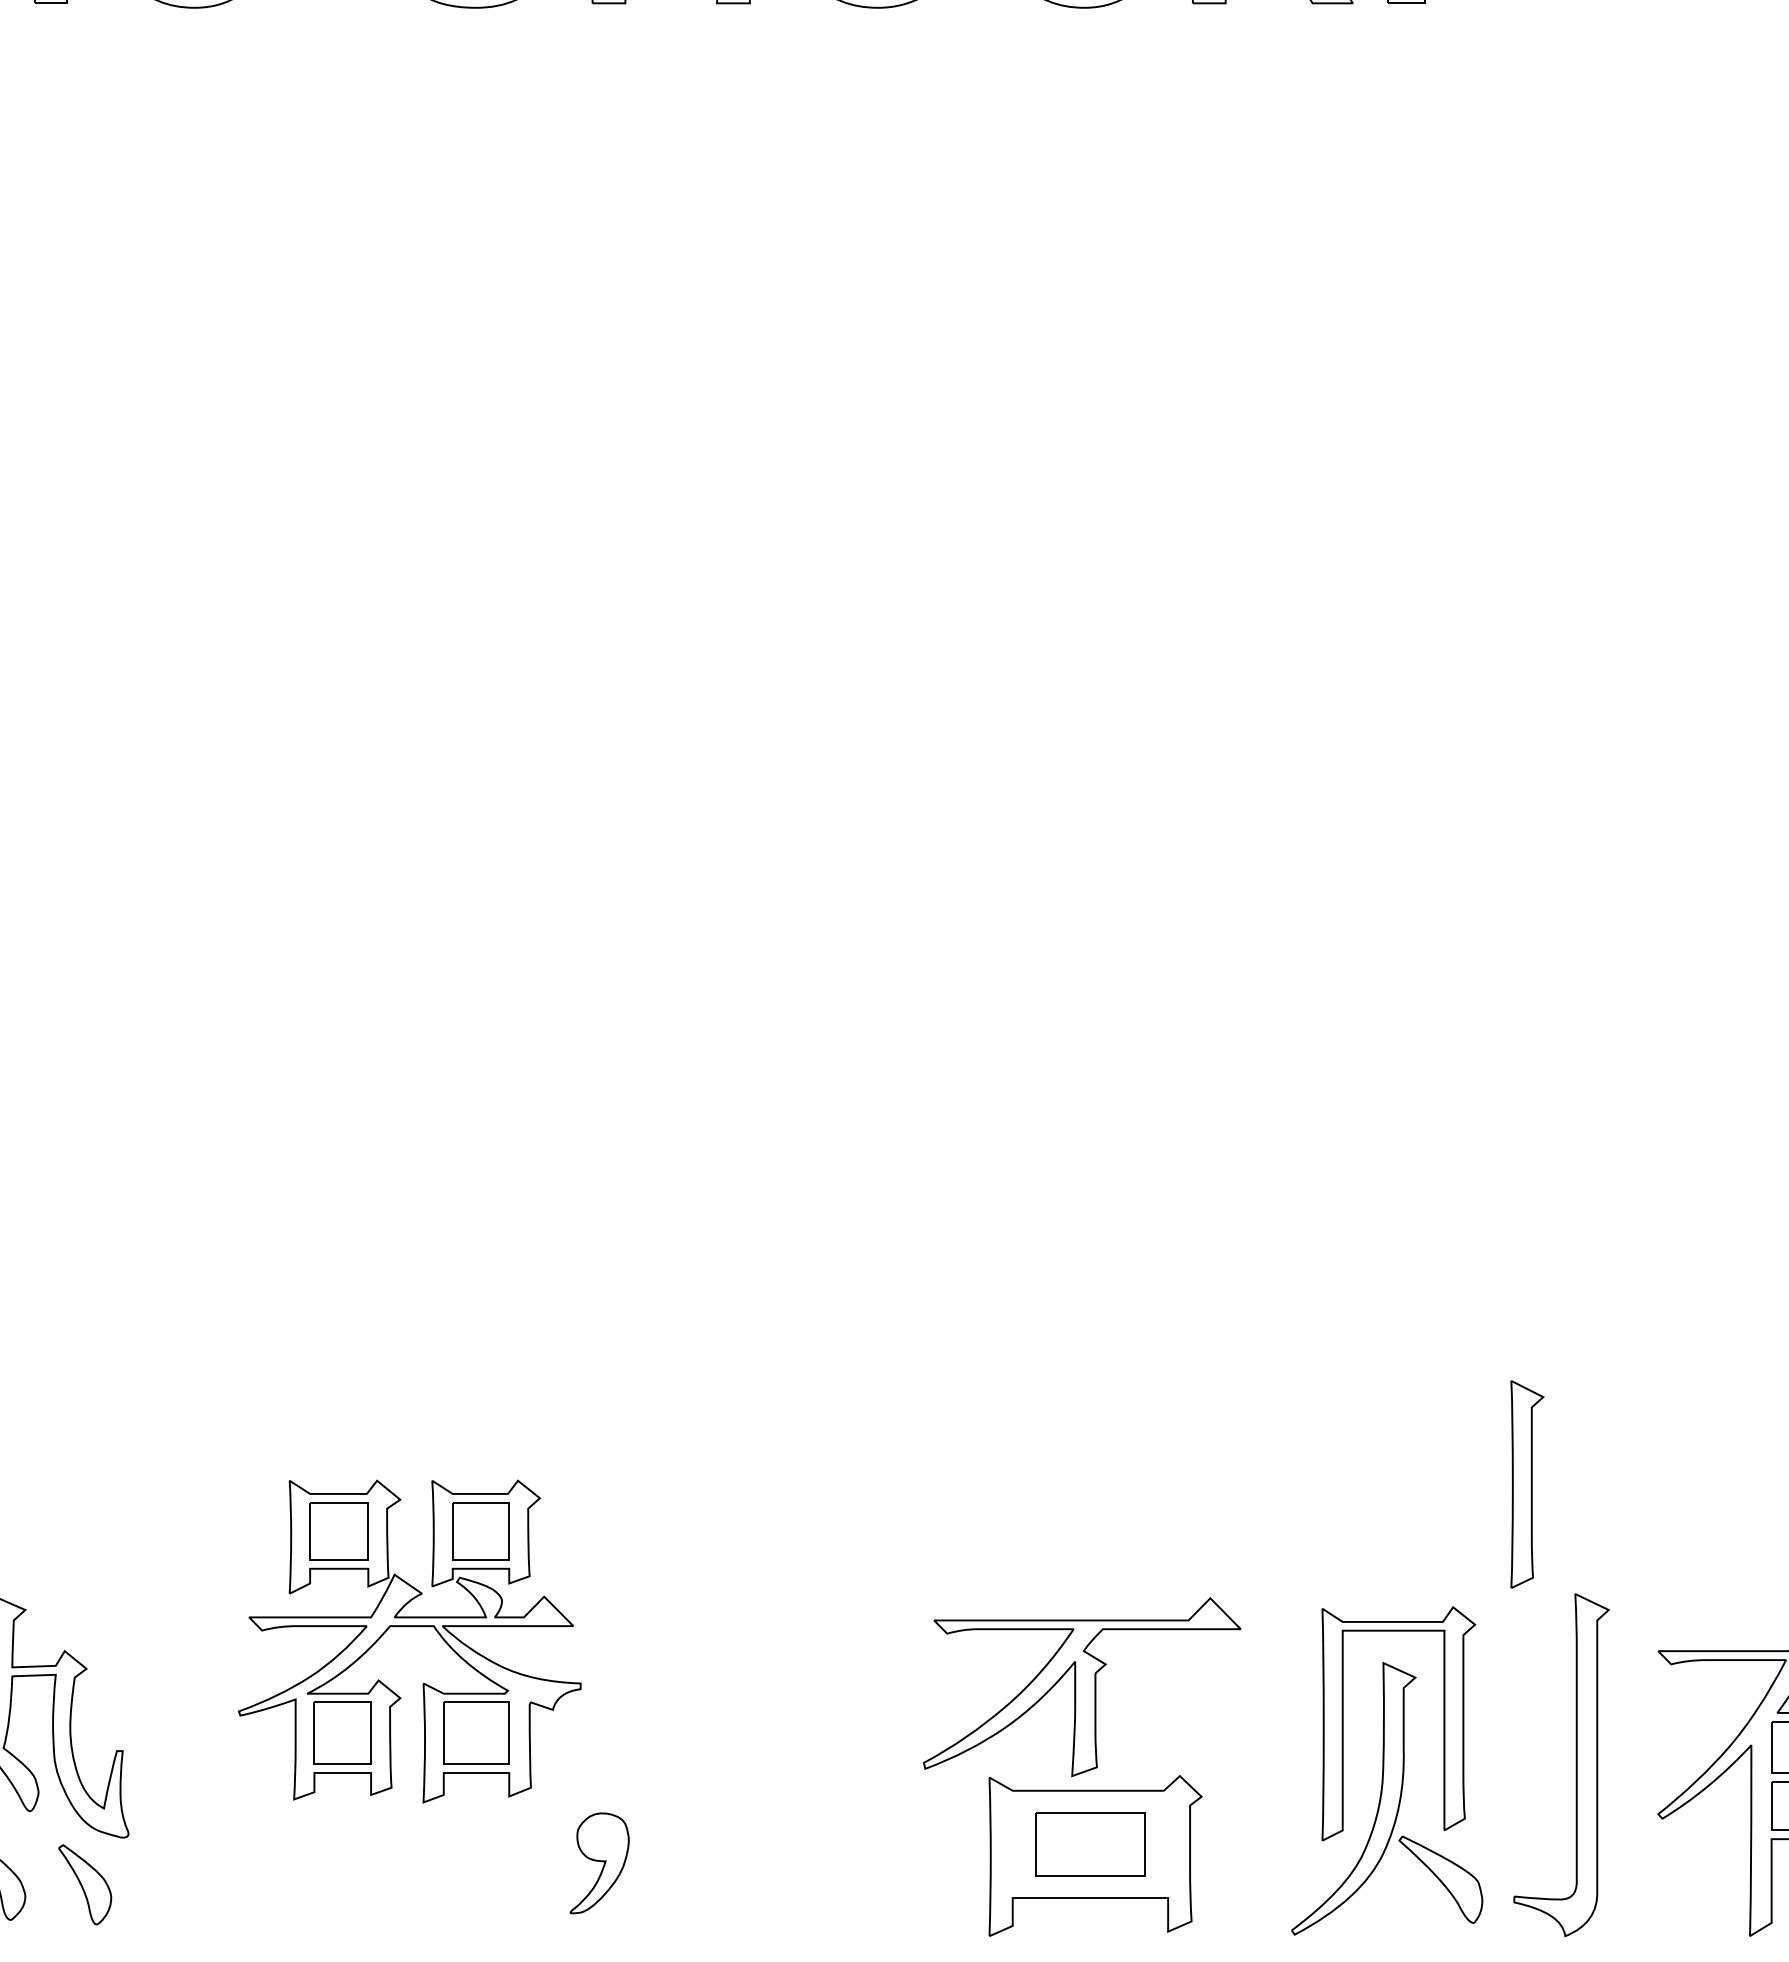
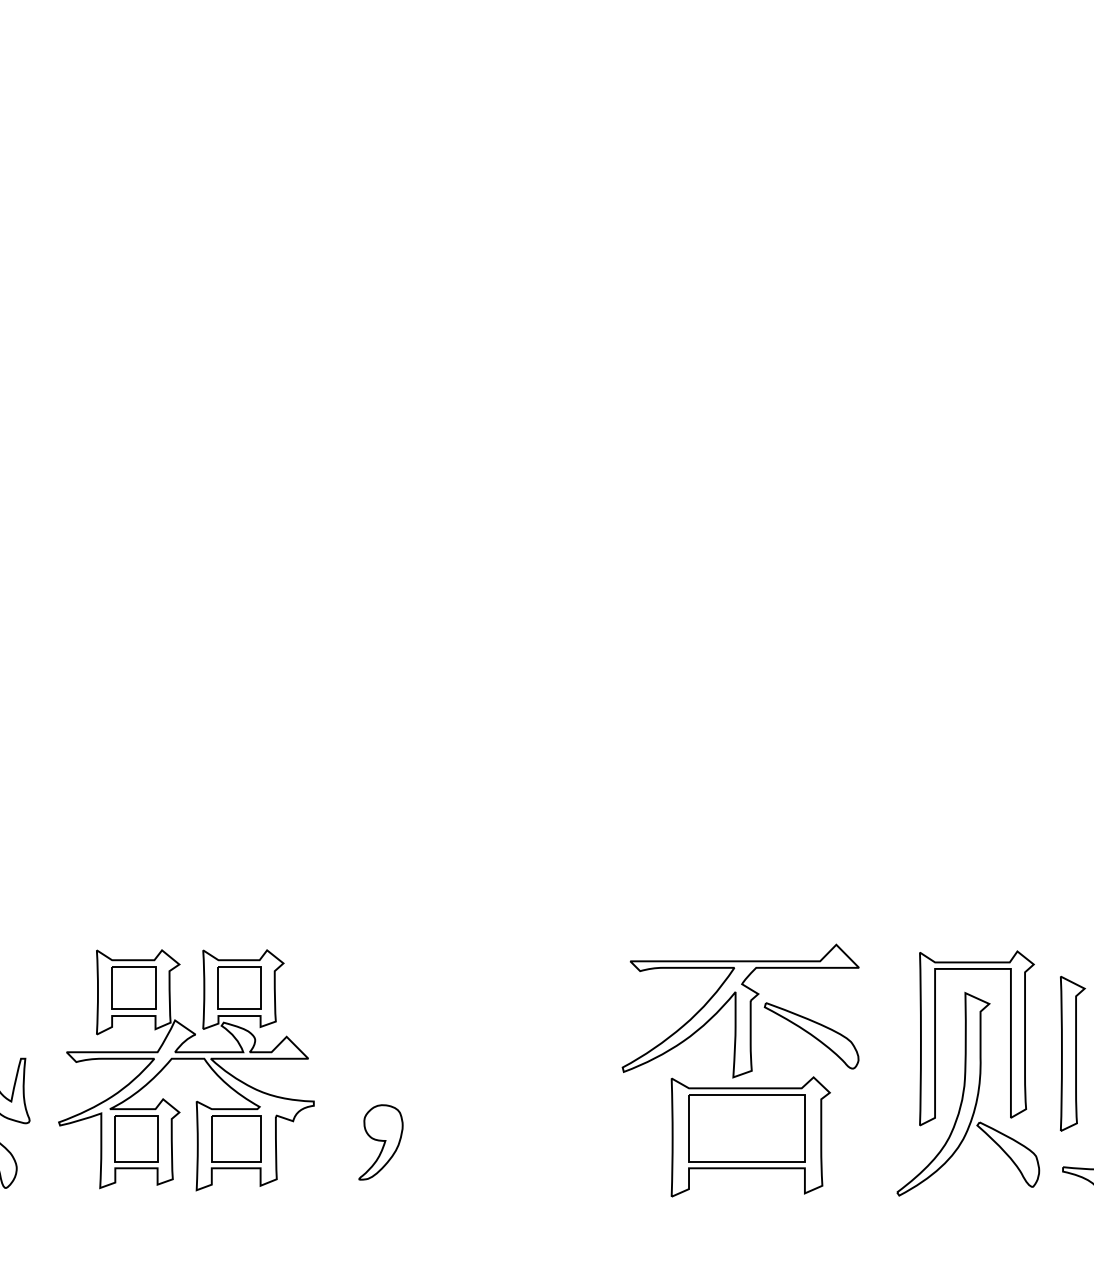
part: (1527, 1484) -> (1072, 1053), moved
part: (409, 1626) -> (186, 1059), moved
part: (1176, 1720) -> (811, 1035), added
part: (1090, 1844) -> (746, 1128), size x1.43

